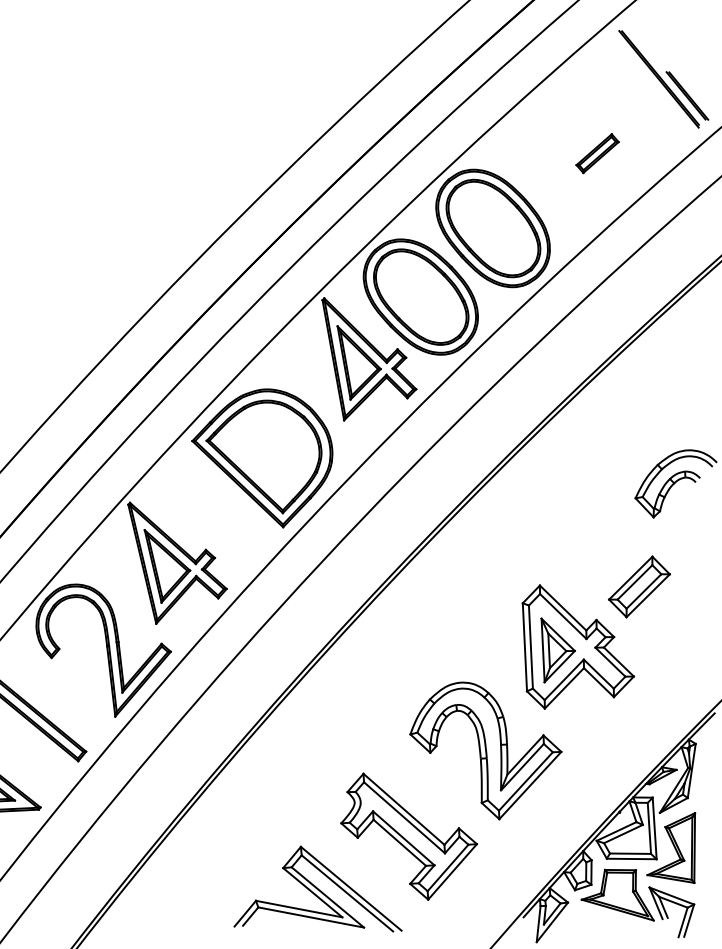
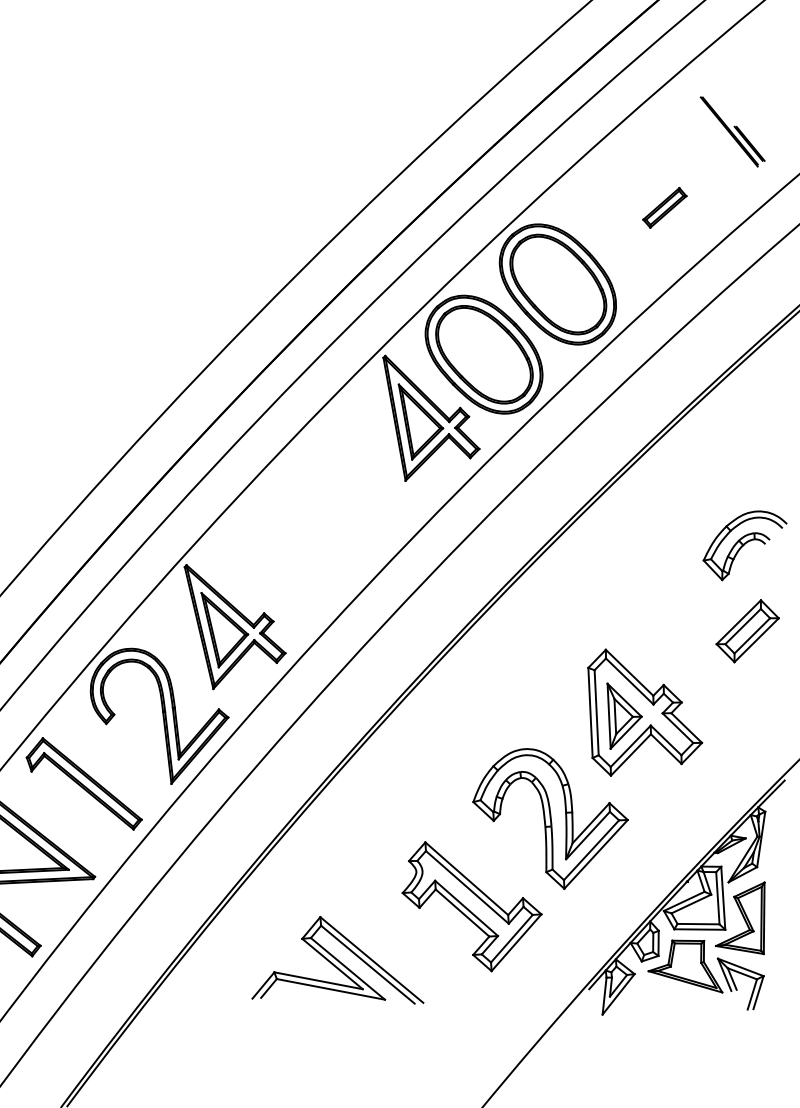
part: (663, 78) -> (732, 131), size x0.7
part: (261, 458) -> (321, 519), removed
part: (639, 587) -> (747, 631), moved
part: (317, 889) -> (337, 960), moved

